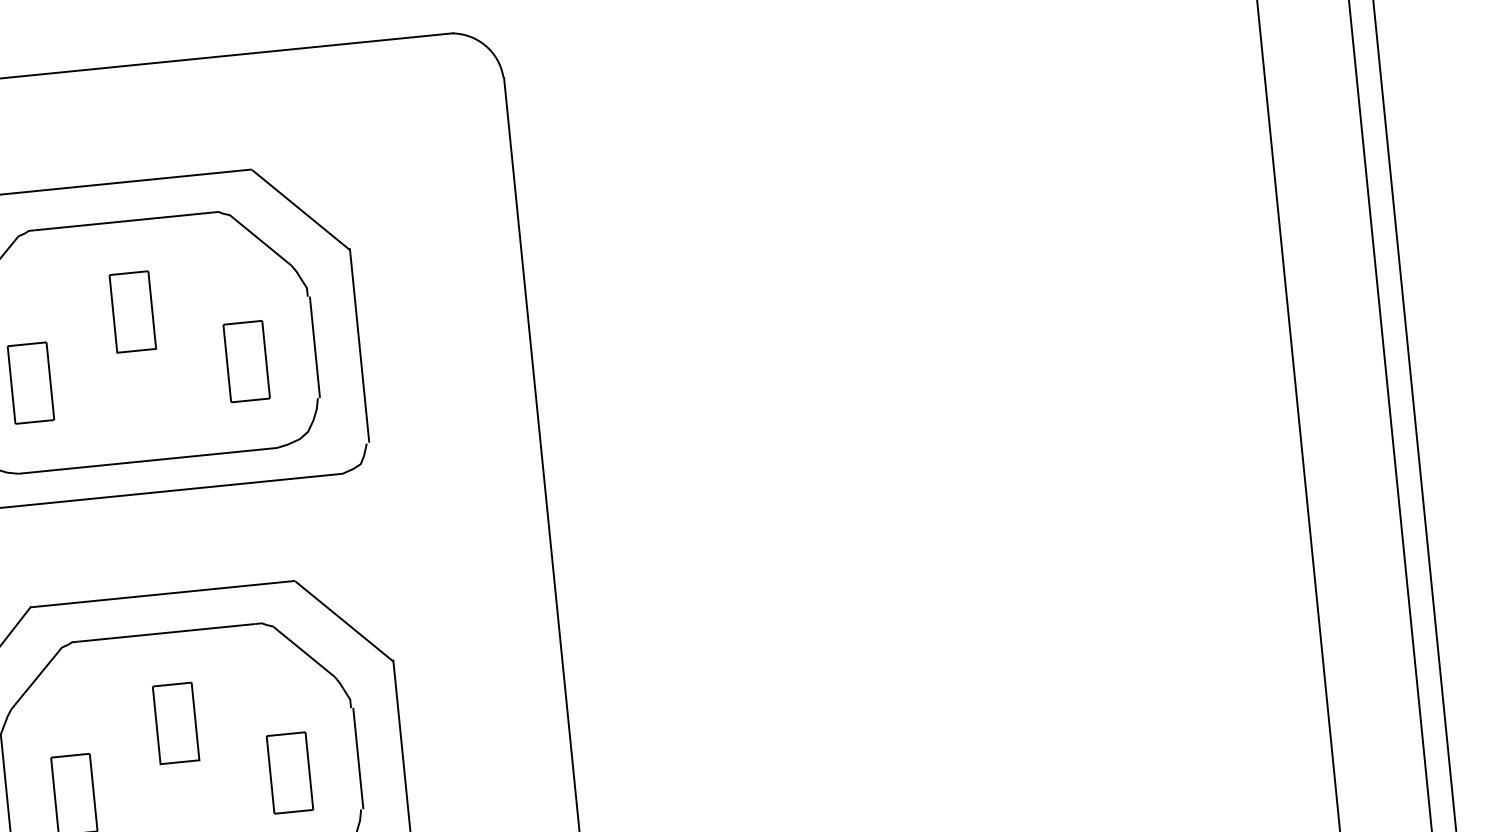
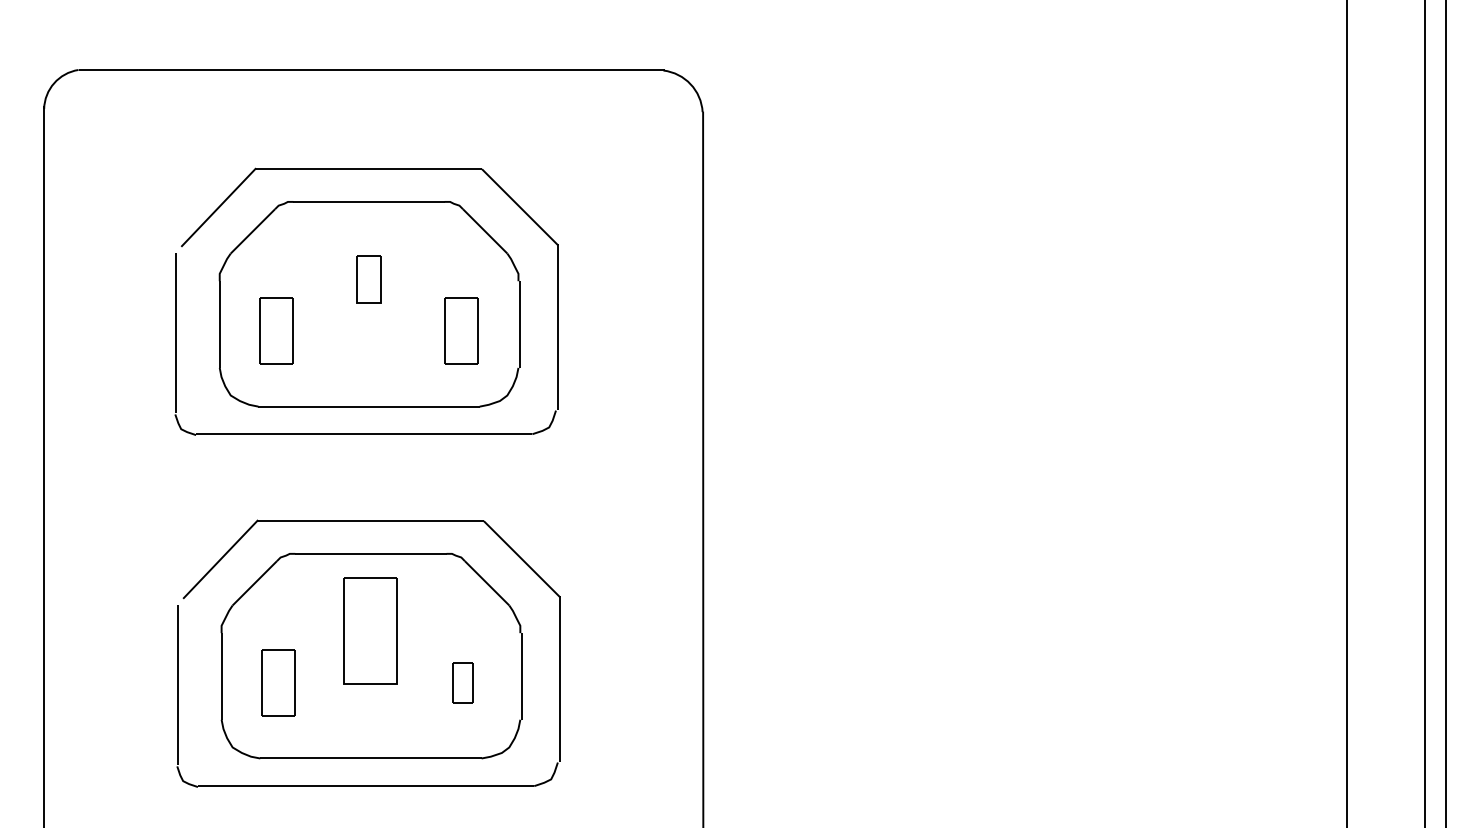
part: (132, 312) -> (368, 279), size x0.7
part: (175, 723) -> (370, 631), size x1.6
part: (290, 772) -> (463, 682), size x0.6

